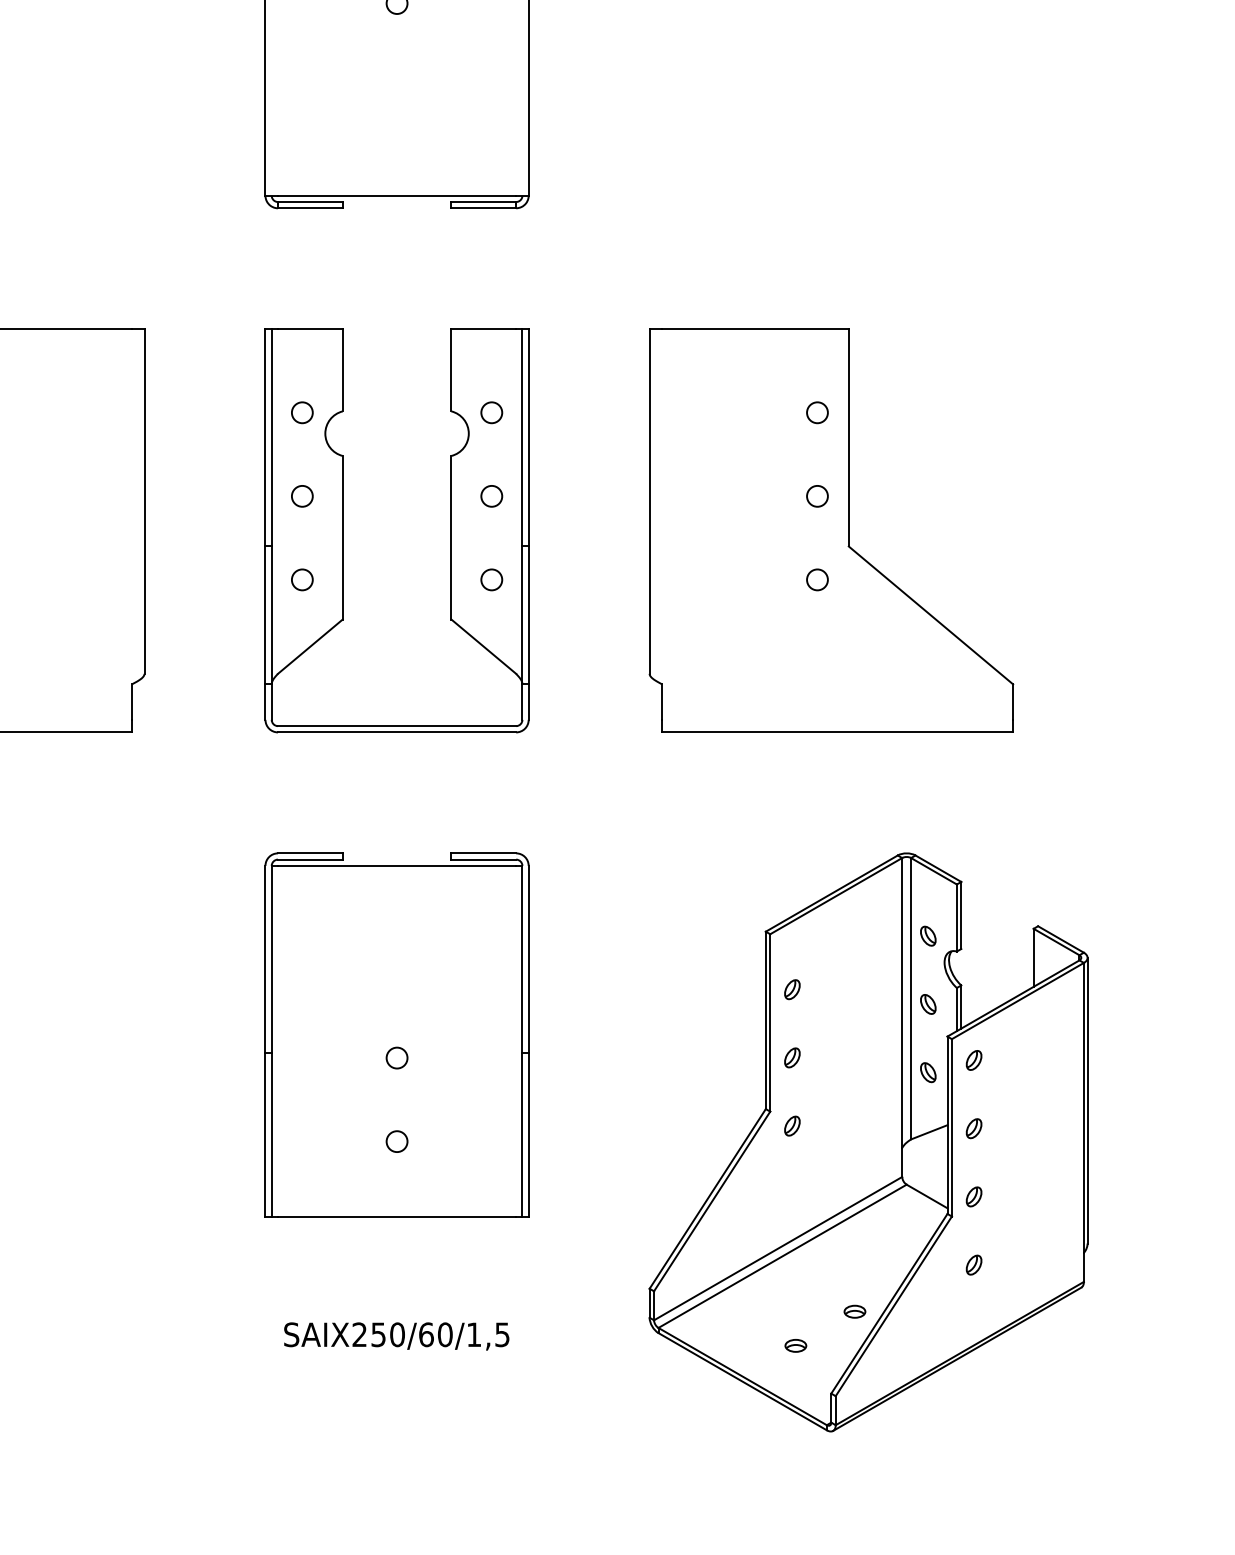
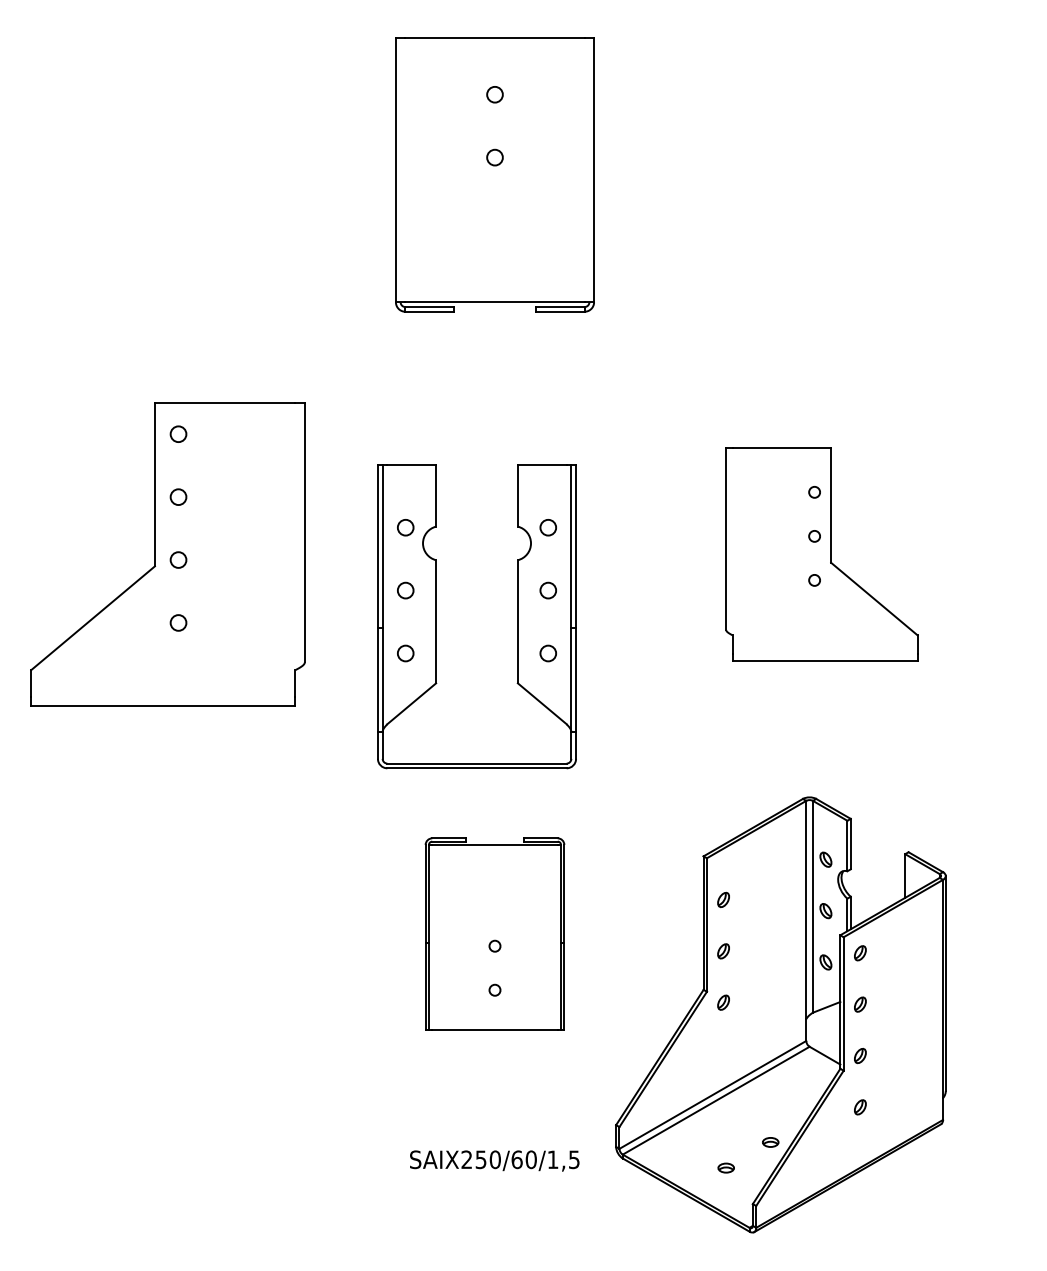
part: (343, 530) -> (436, 616), moved
part: (830, 530) -> (821, 554), size x0.7
part: (396, 1034) -> (494, 933), size x0.7
part: (867, 1141) -> (780, 1014), moved

